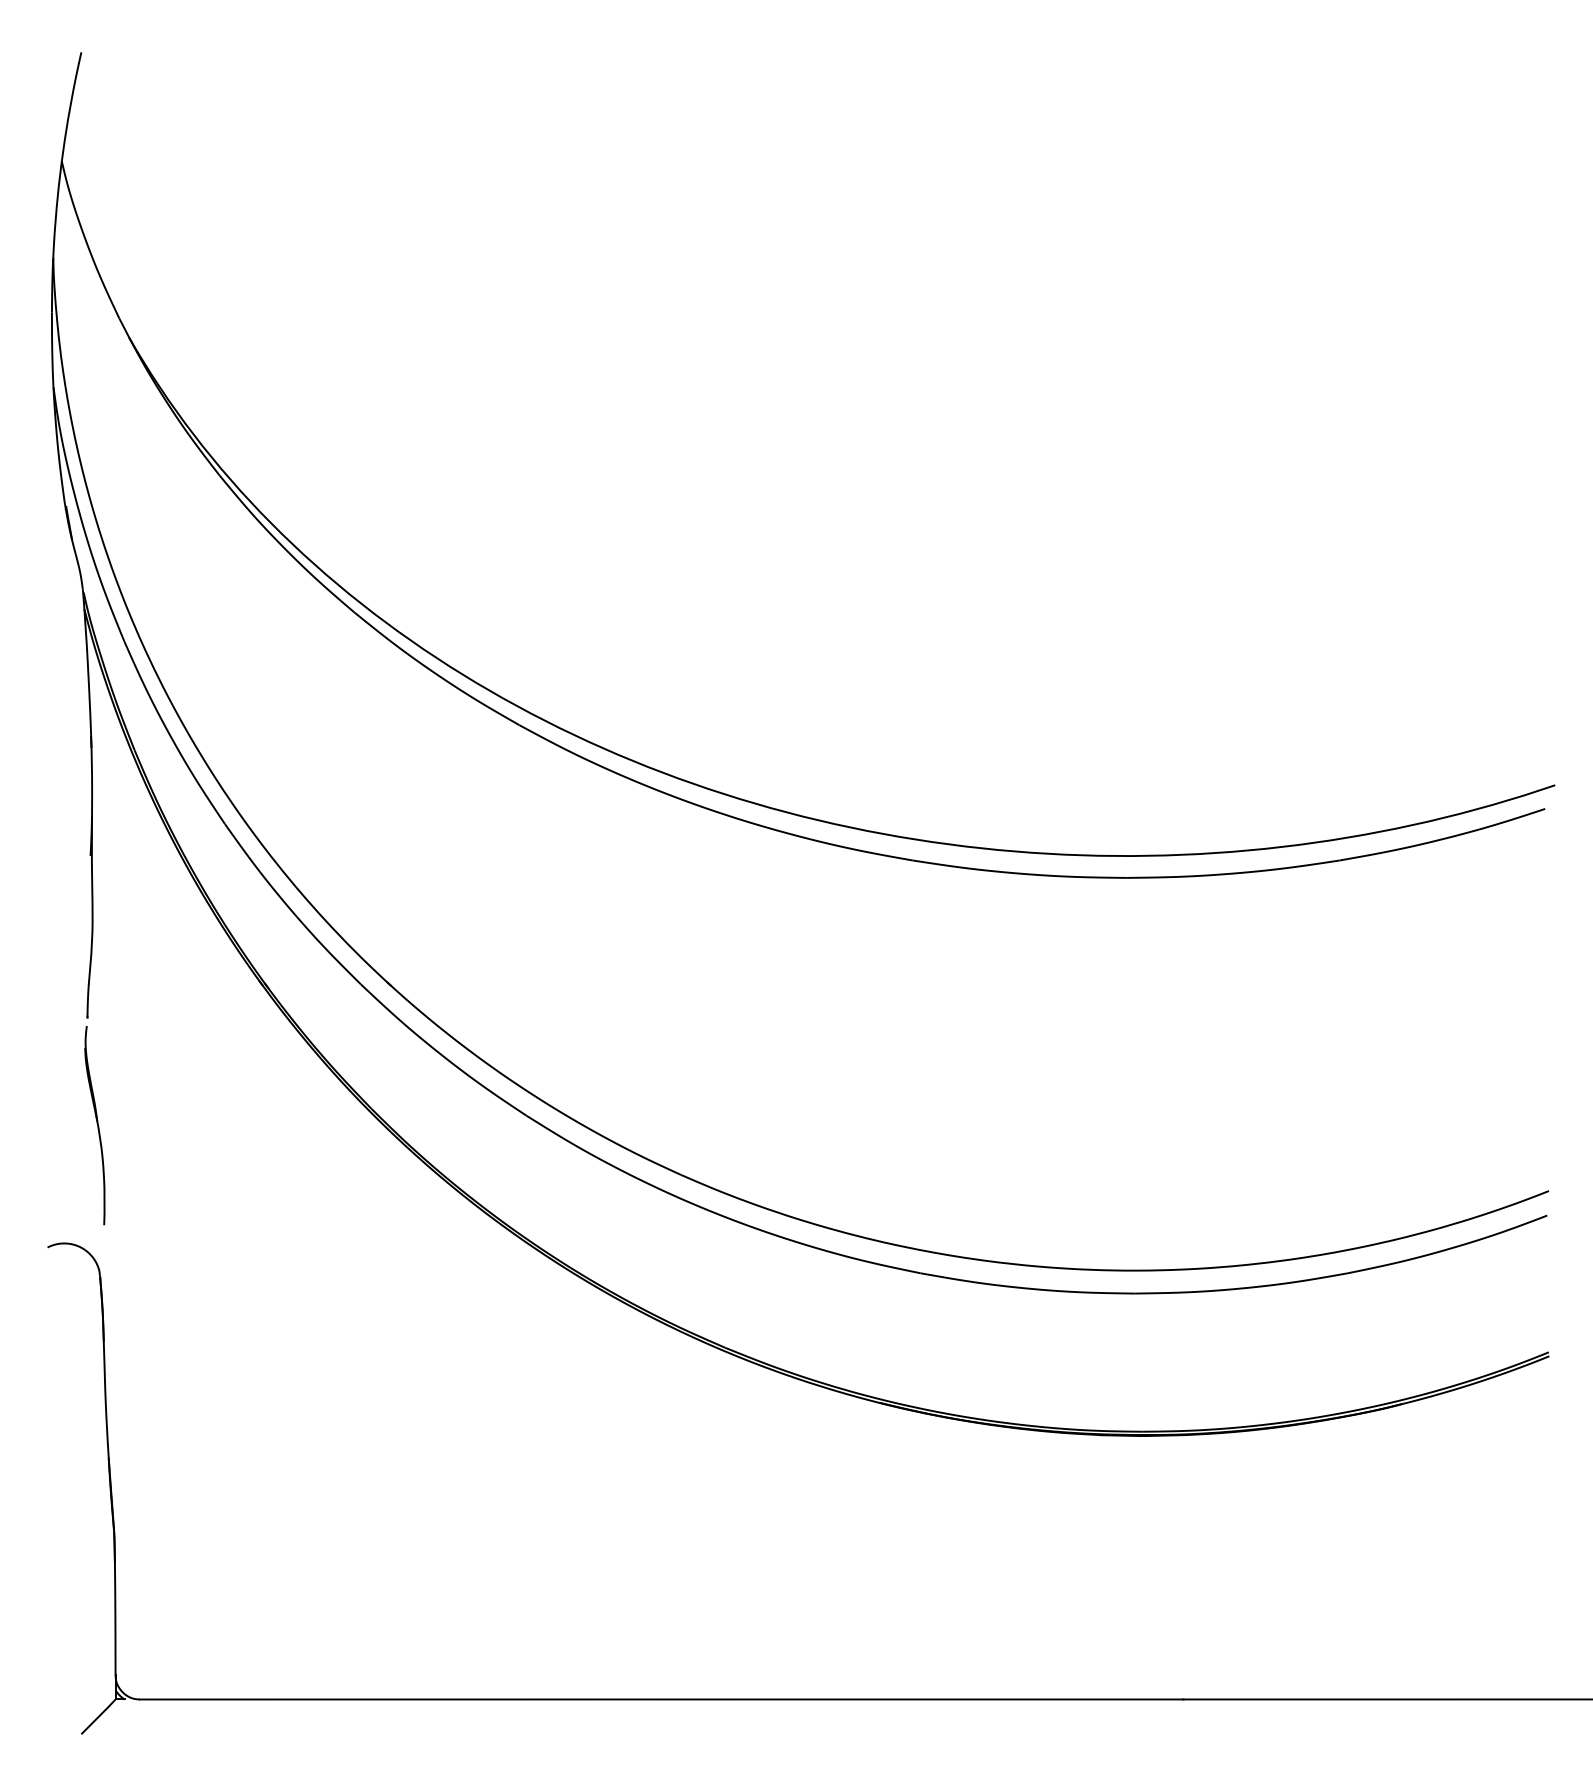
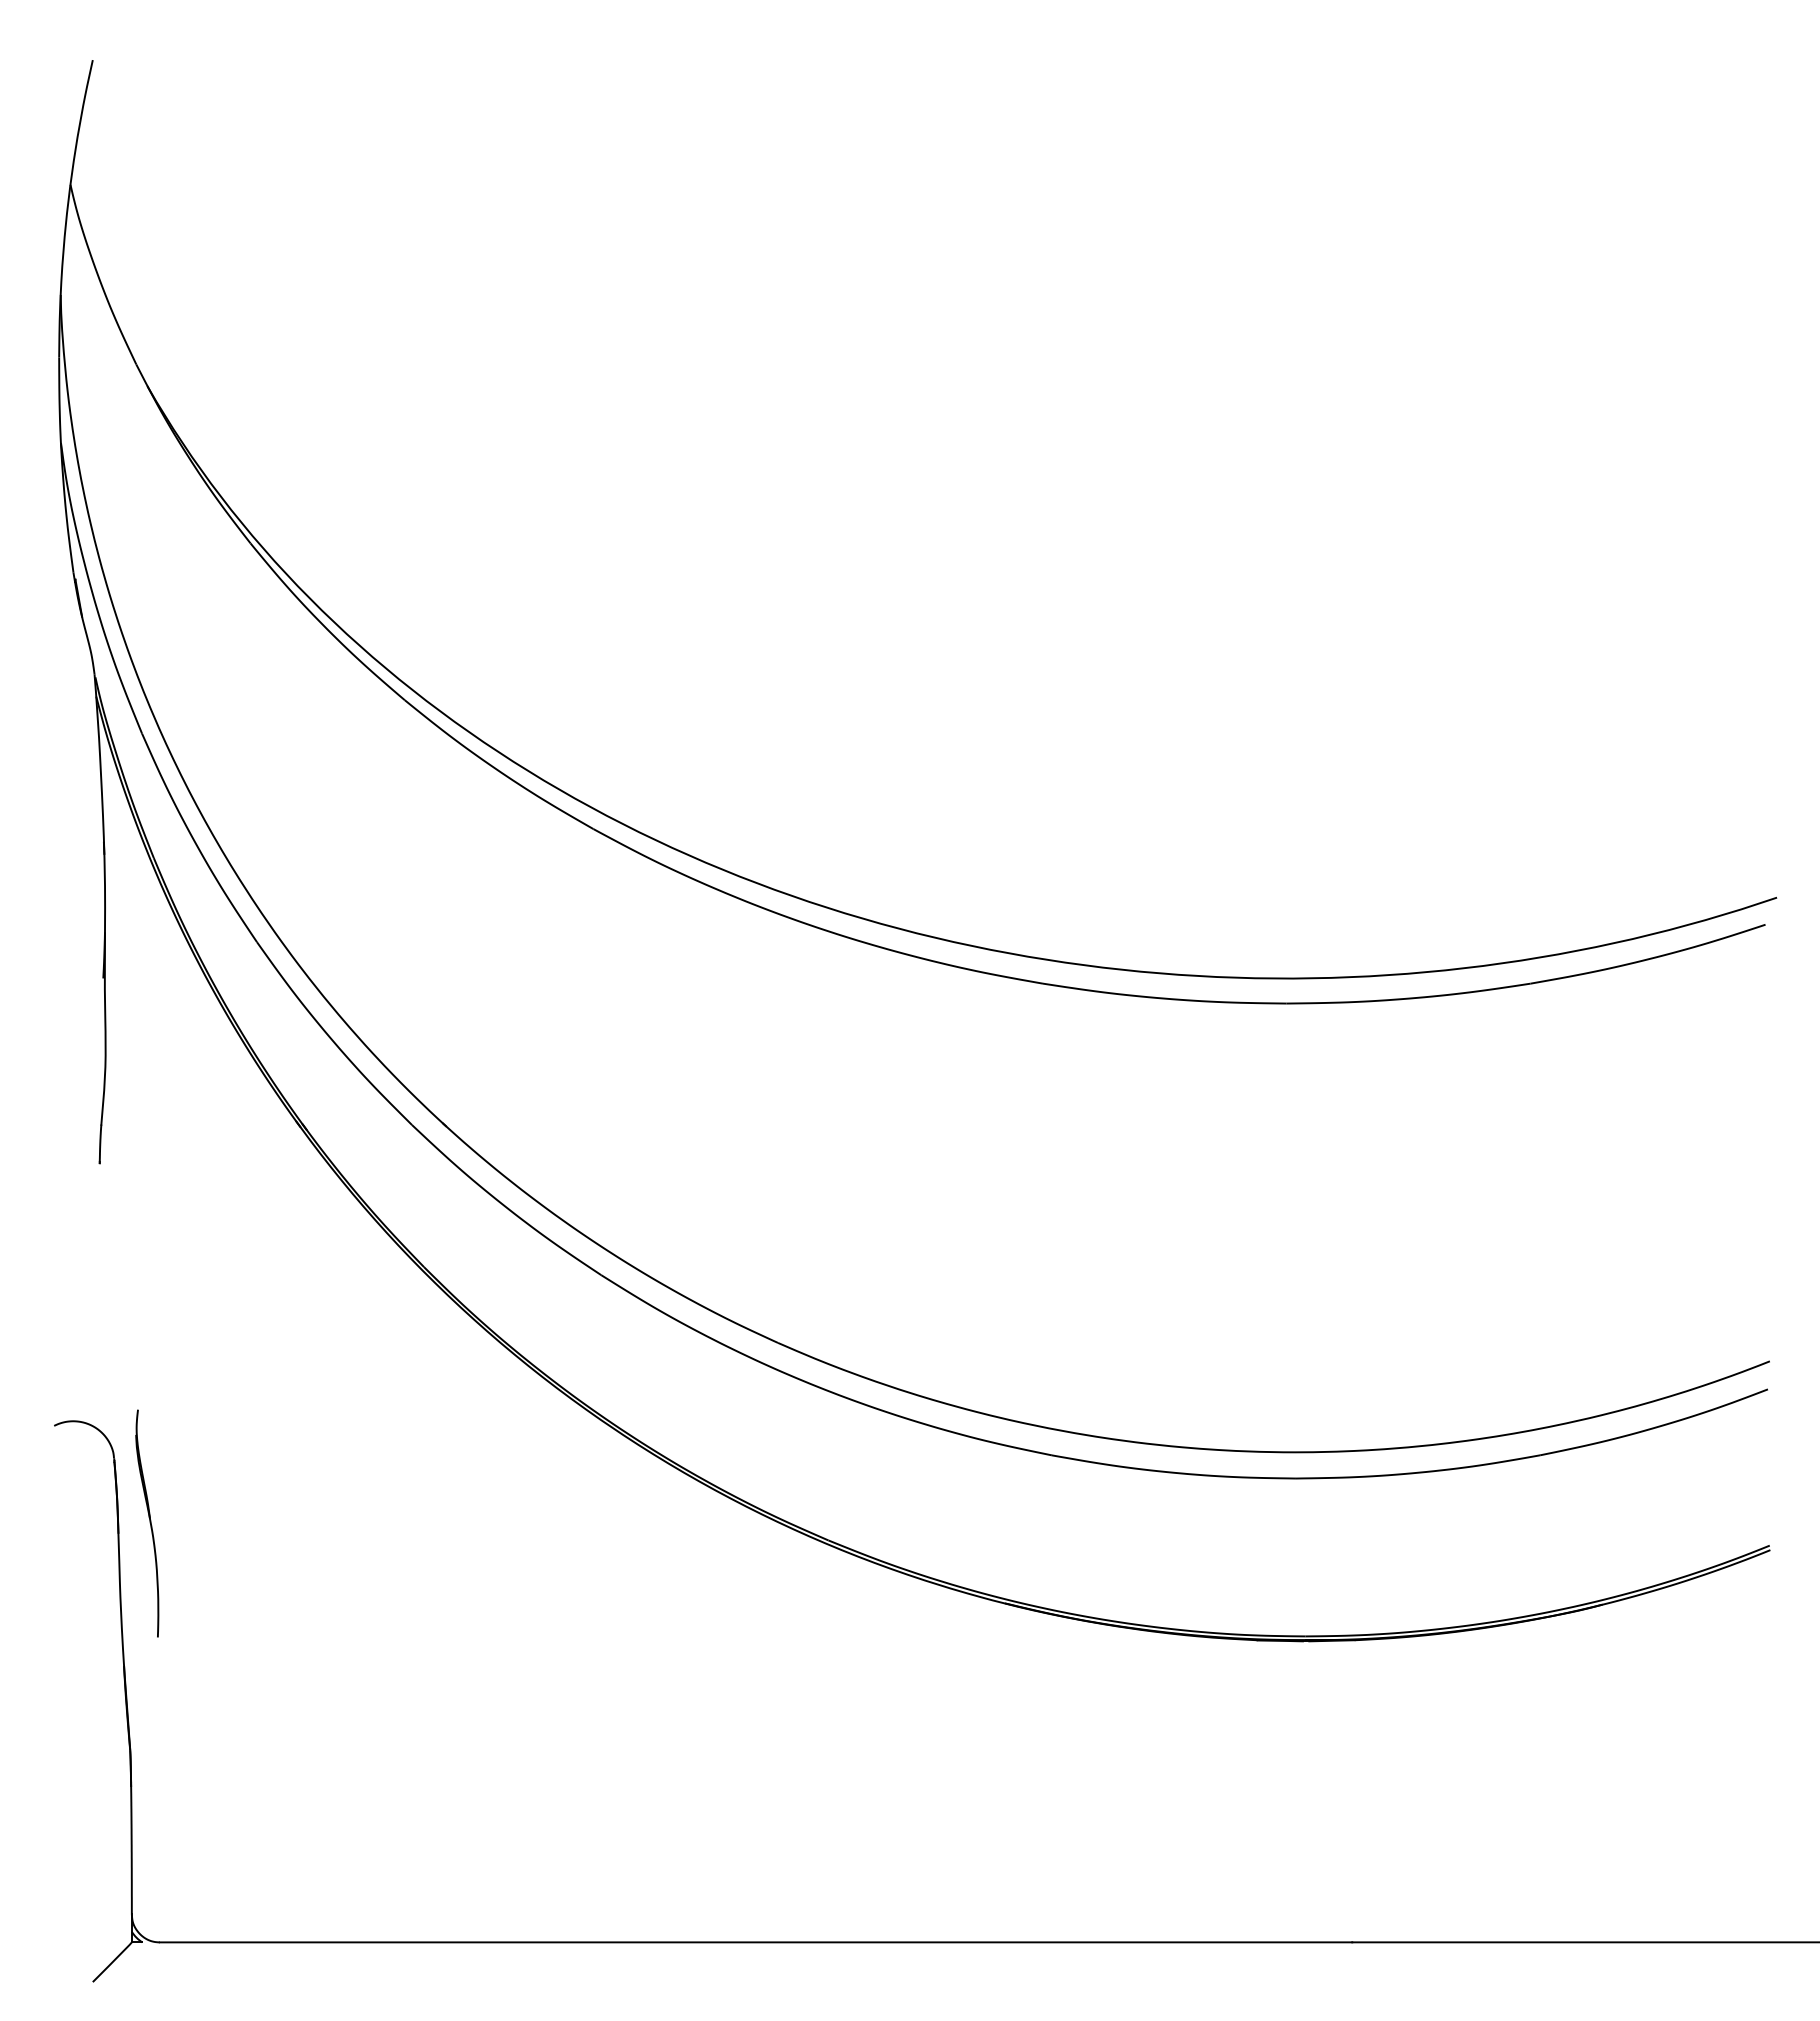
part: (95, 1125) -> (147, 1523), moved

